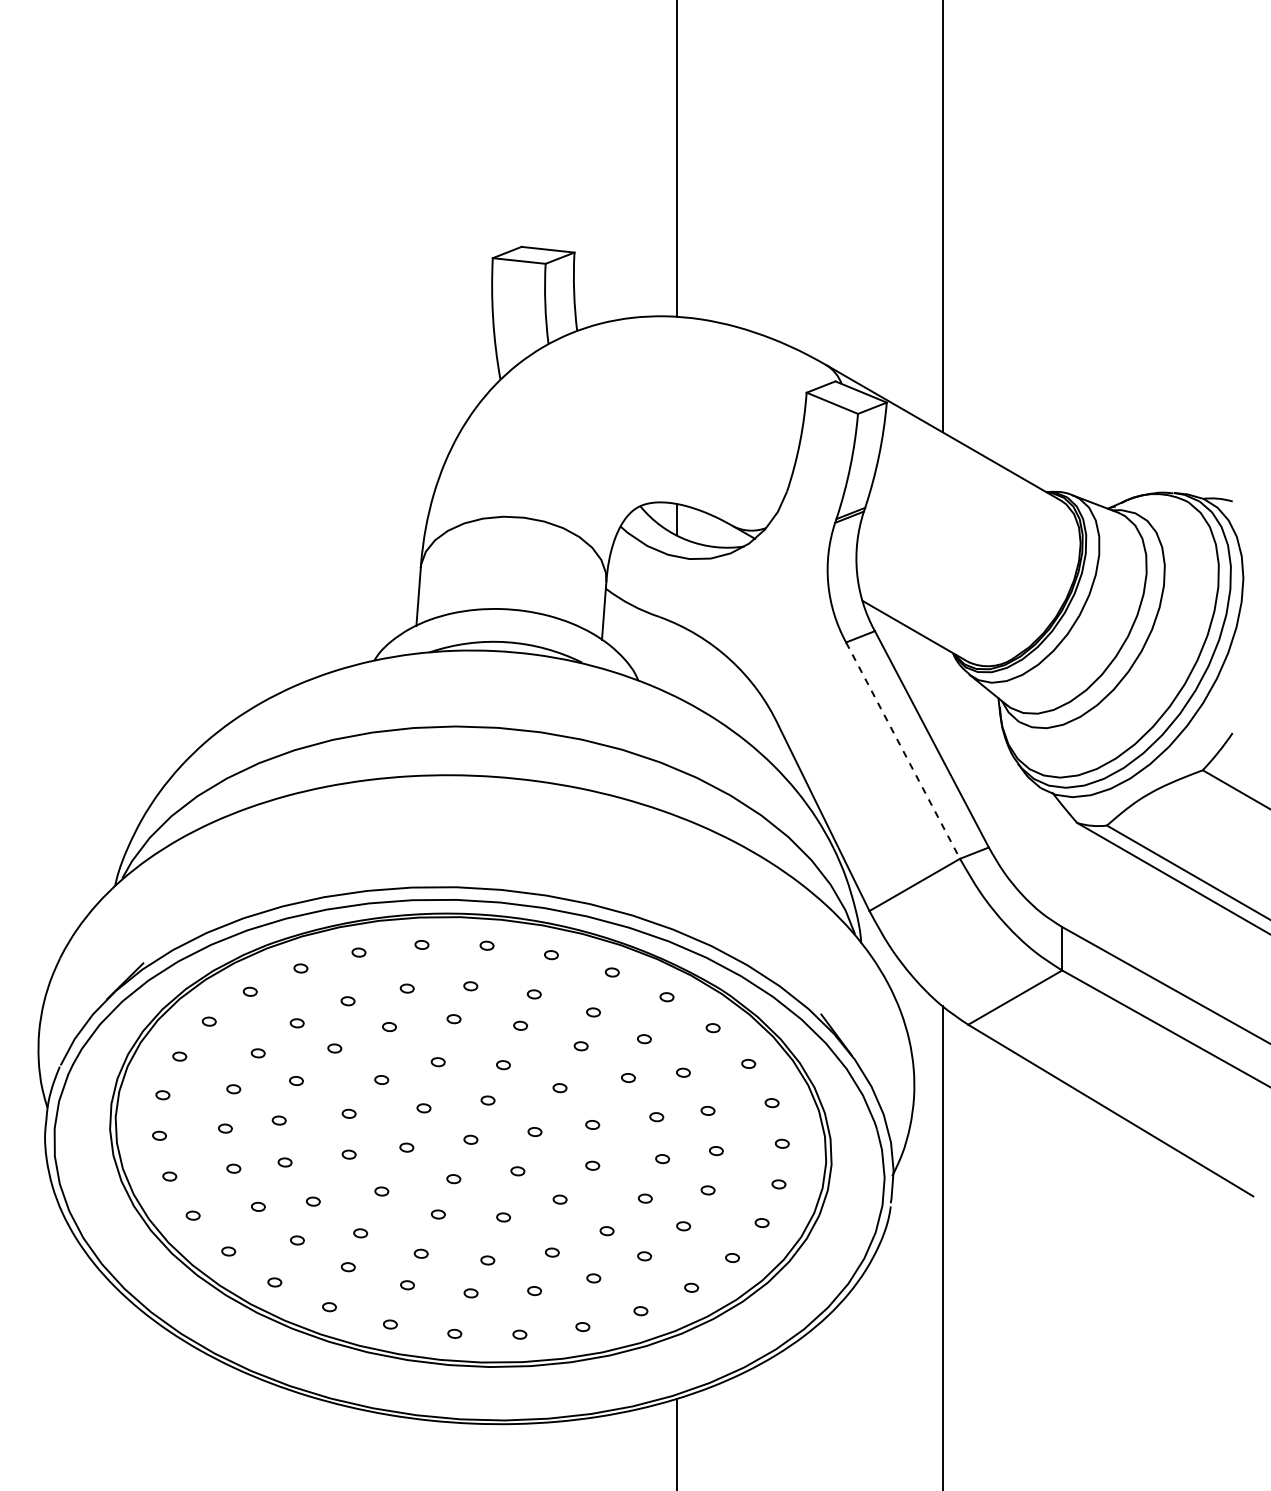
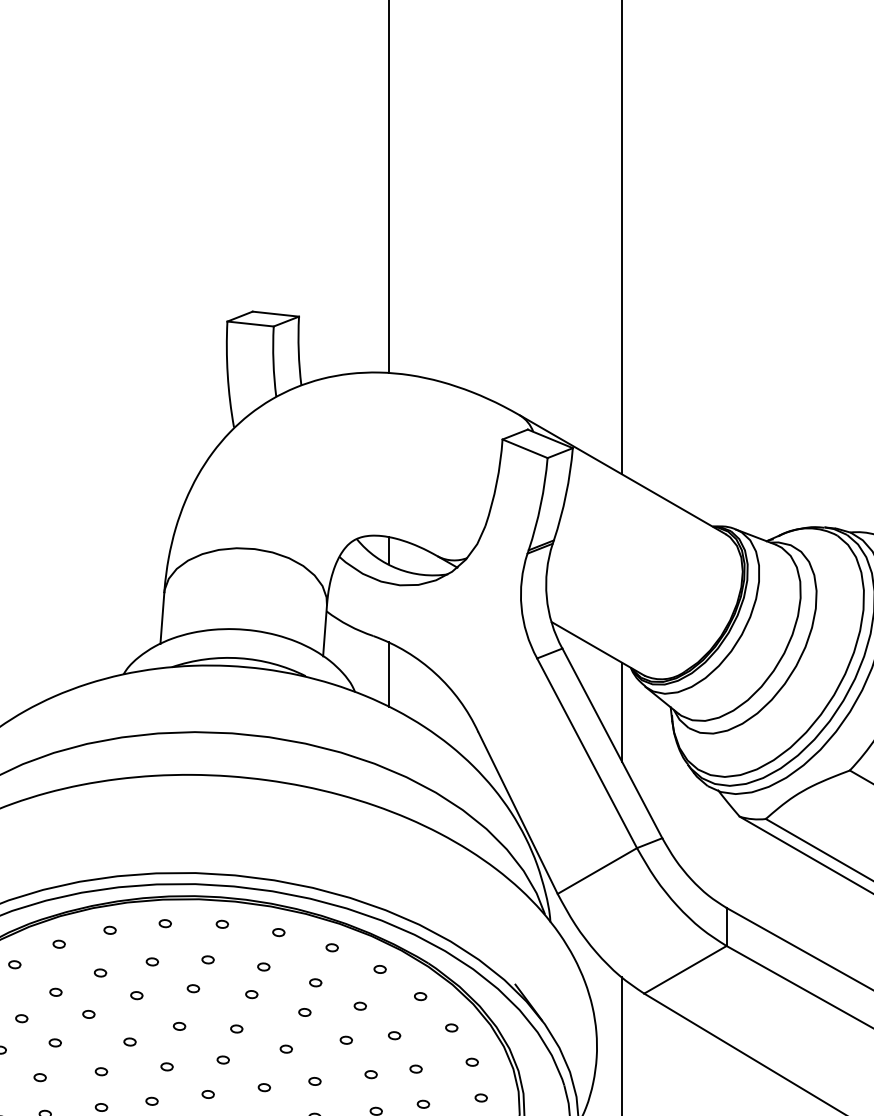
line: (677, 660) -> (389, 674), added
line: (943, 703) -> (622, 711), added
line: (903, 751) -> (587, 754), dashed -> solid

